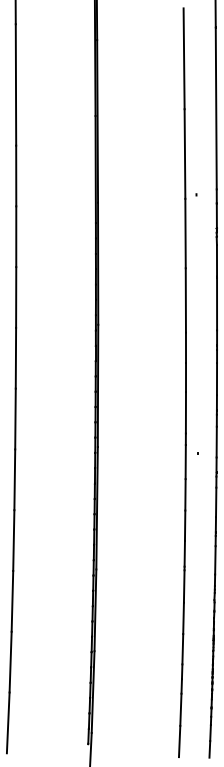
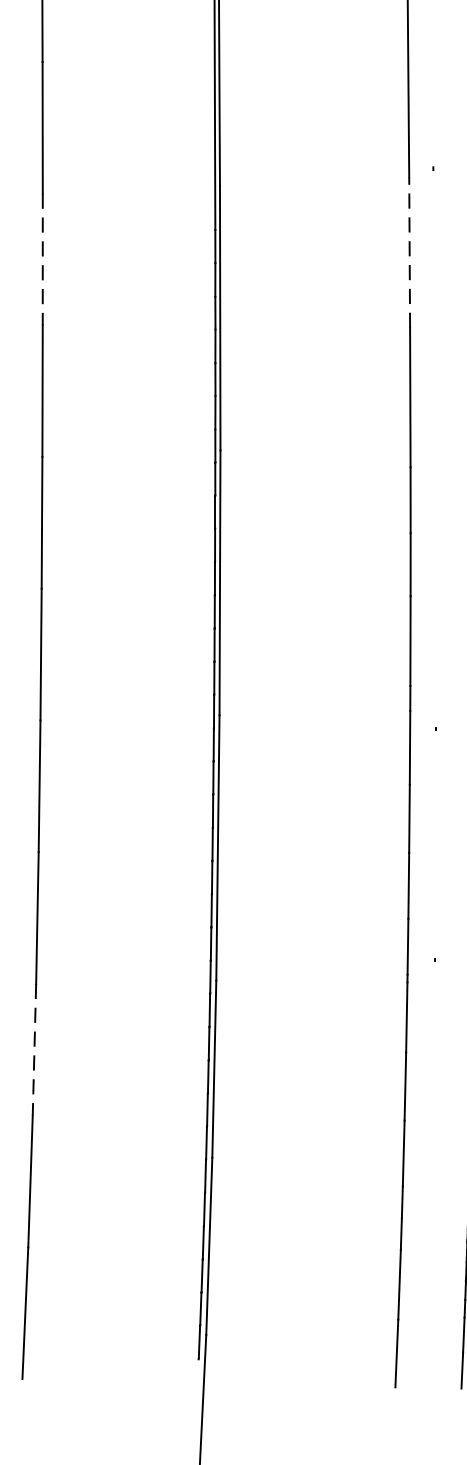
line: (185, 233) -> (409, 252), solid -> dashed
line: (16, 237) -> (43, 261), solid -> dashed
line: (12, 601) -> (34, 1050), solid -> dashed

